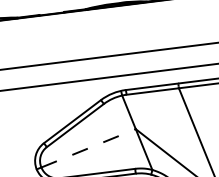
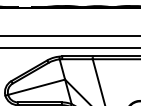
line: (90, 148) -> (37, 87), dashed -> solid

